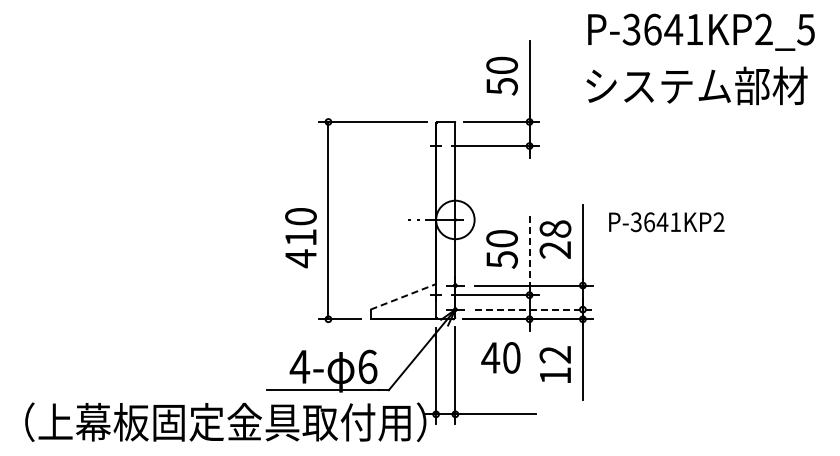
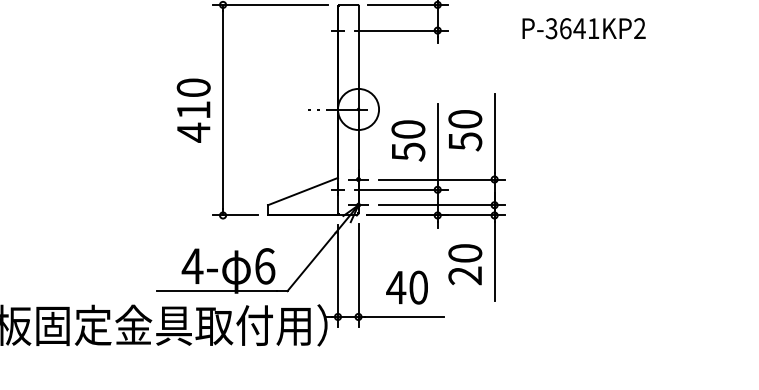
text: (666, 222) -> (583, 28), moved
text: (300, 238) -> (193, 111), moved
text: (555, 239) -> (465, 130), 28 -> 50
line: (529, 251) -> (437, 143), dashed -> solid
line: (403, 296) -> (303, 191), dashed -> solid
line: (533, 309) -> (441, 205), dashed -> solid
text: (500, 357) -> (406, 287), moved
text: (555, 365) -> (465, 264), 12 -> 20

